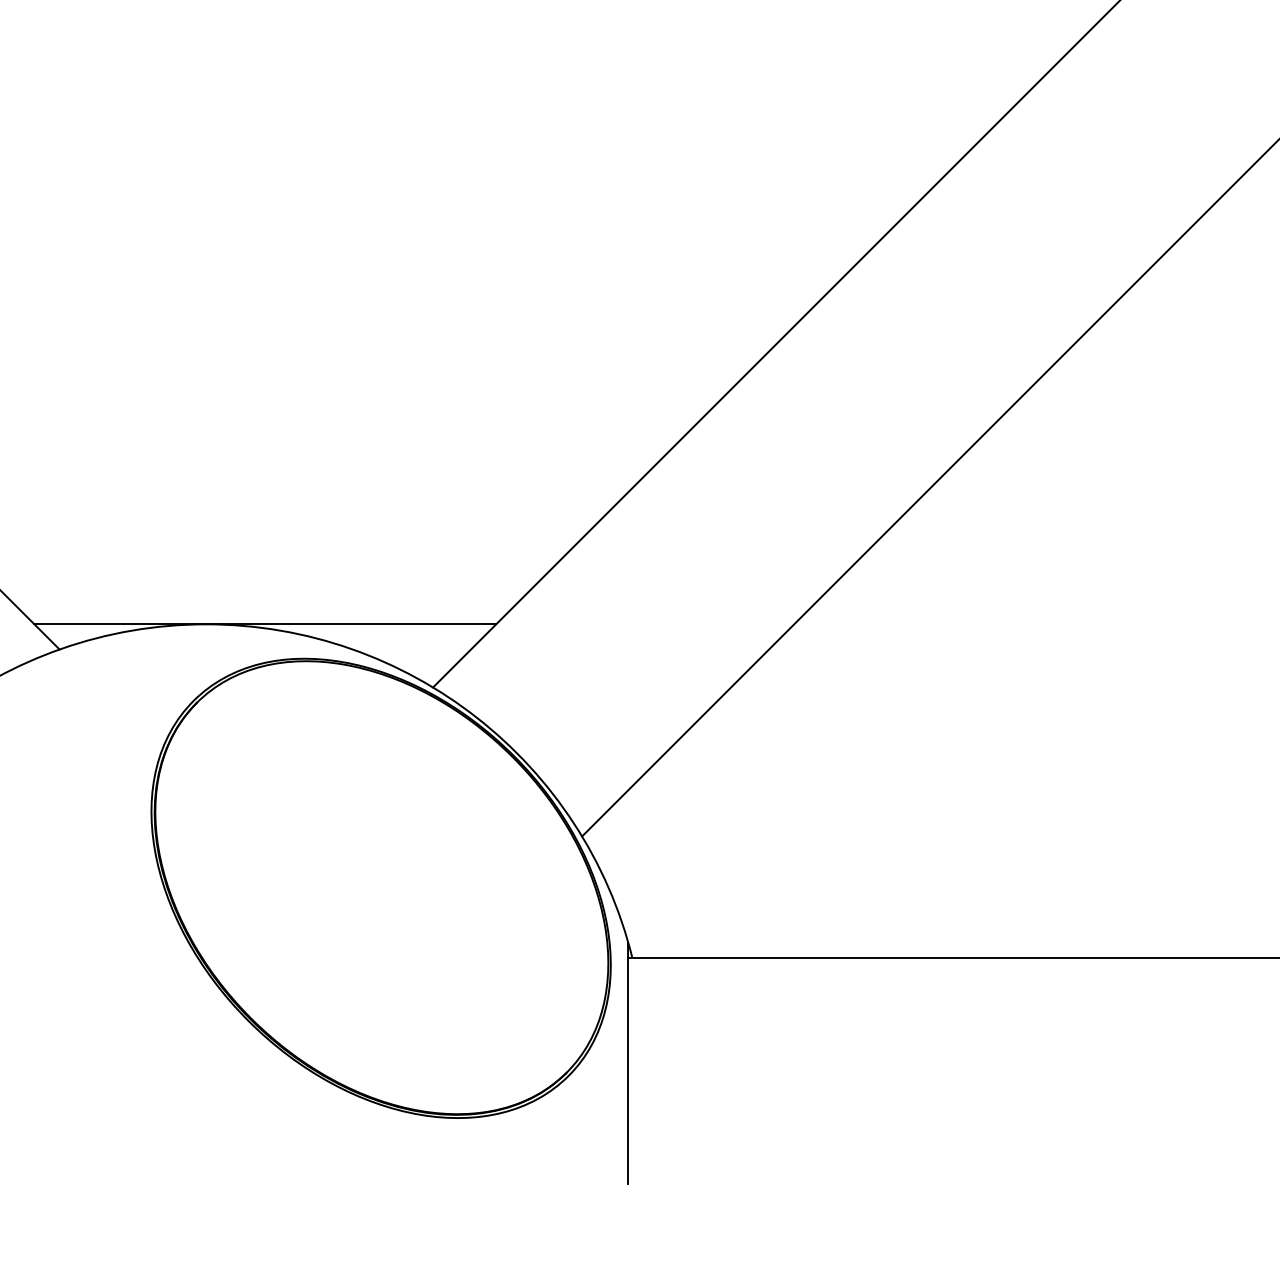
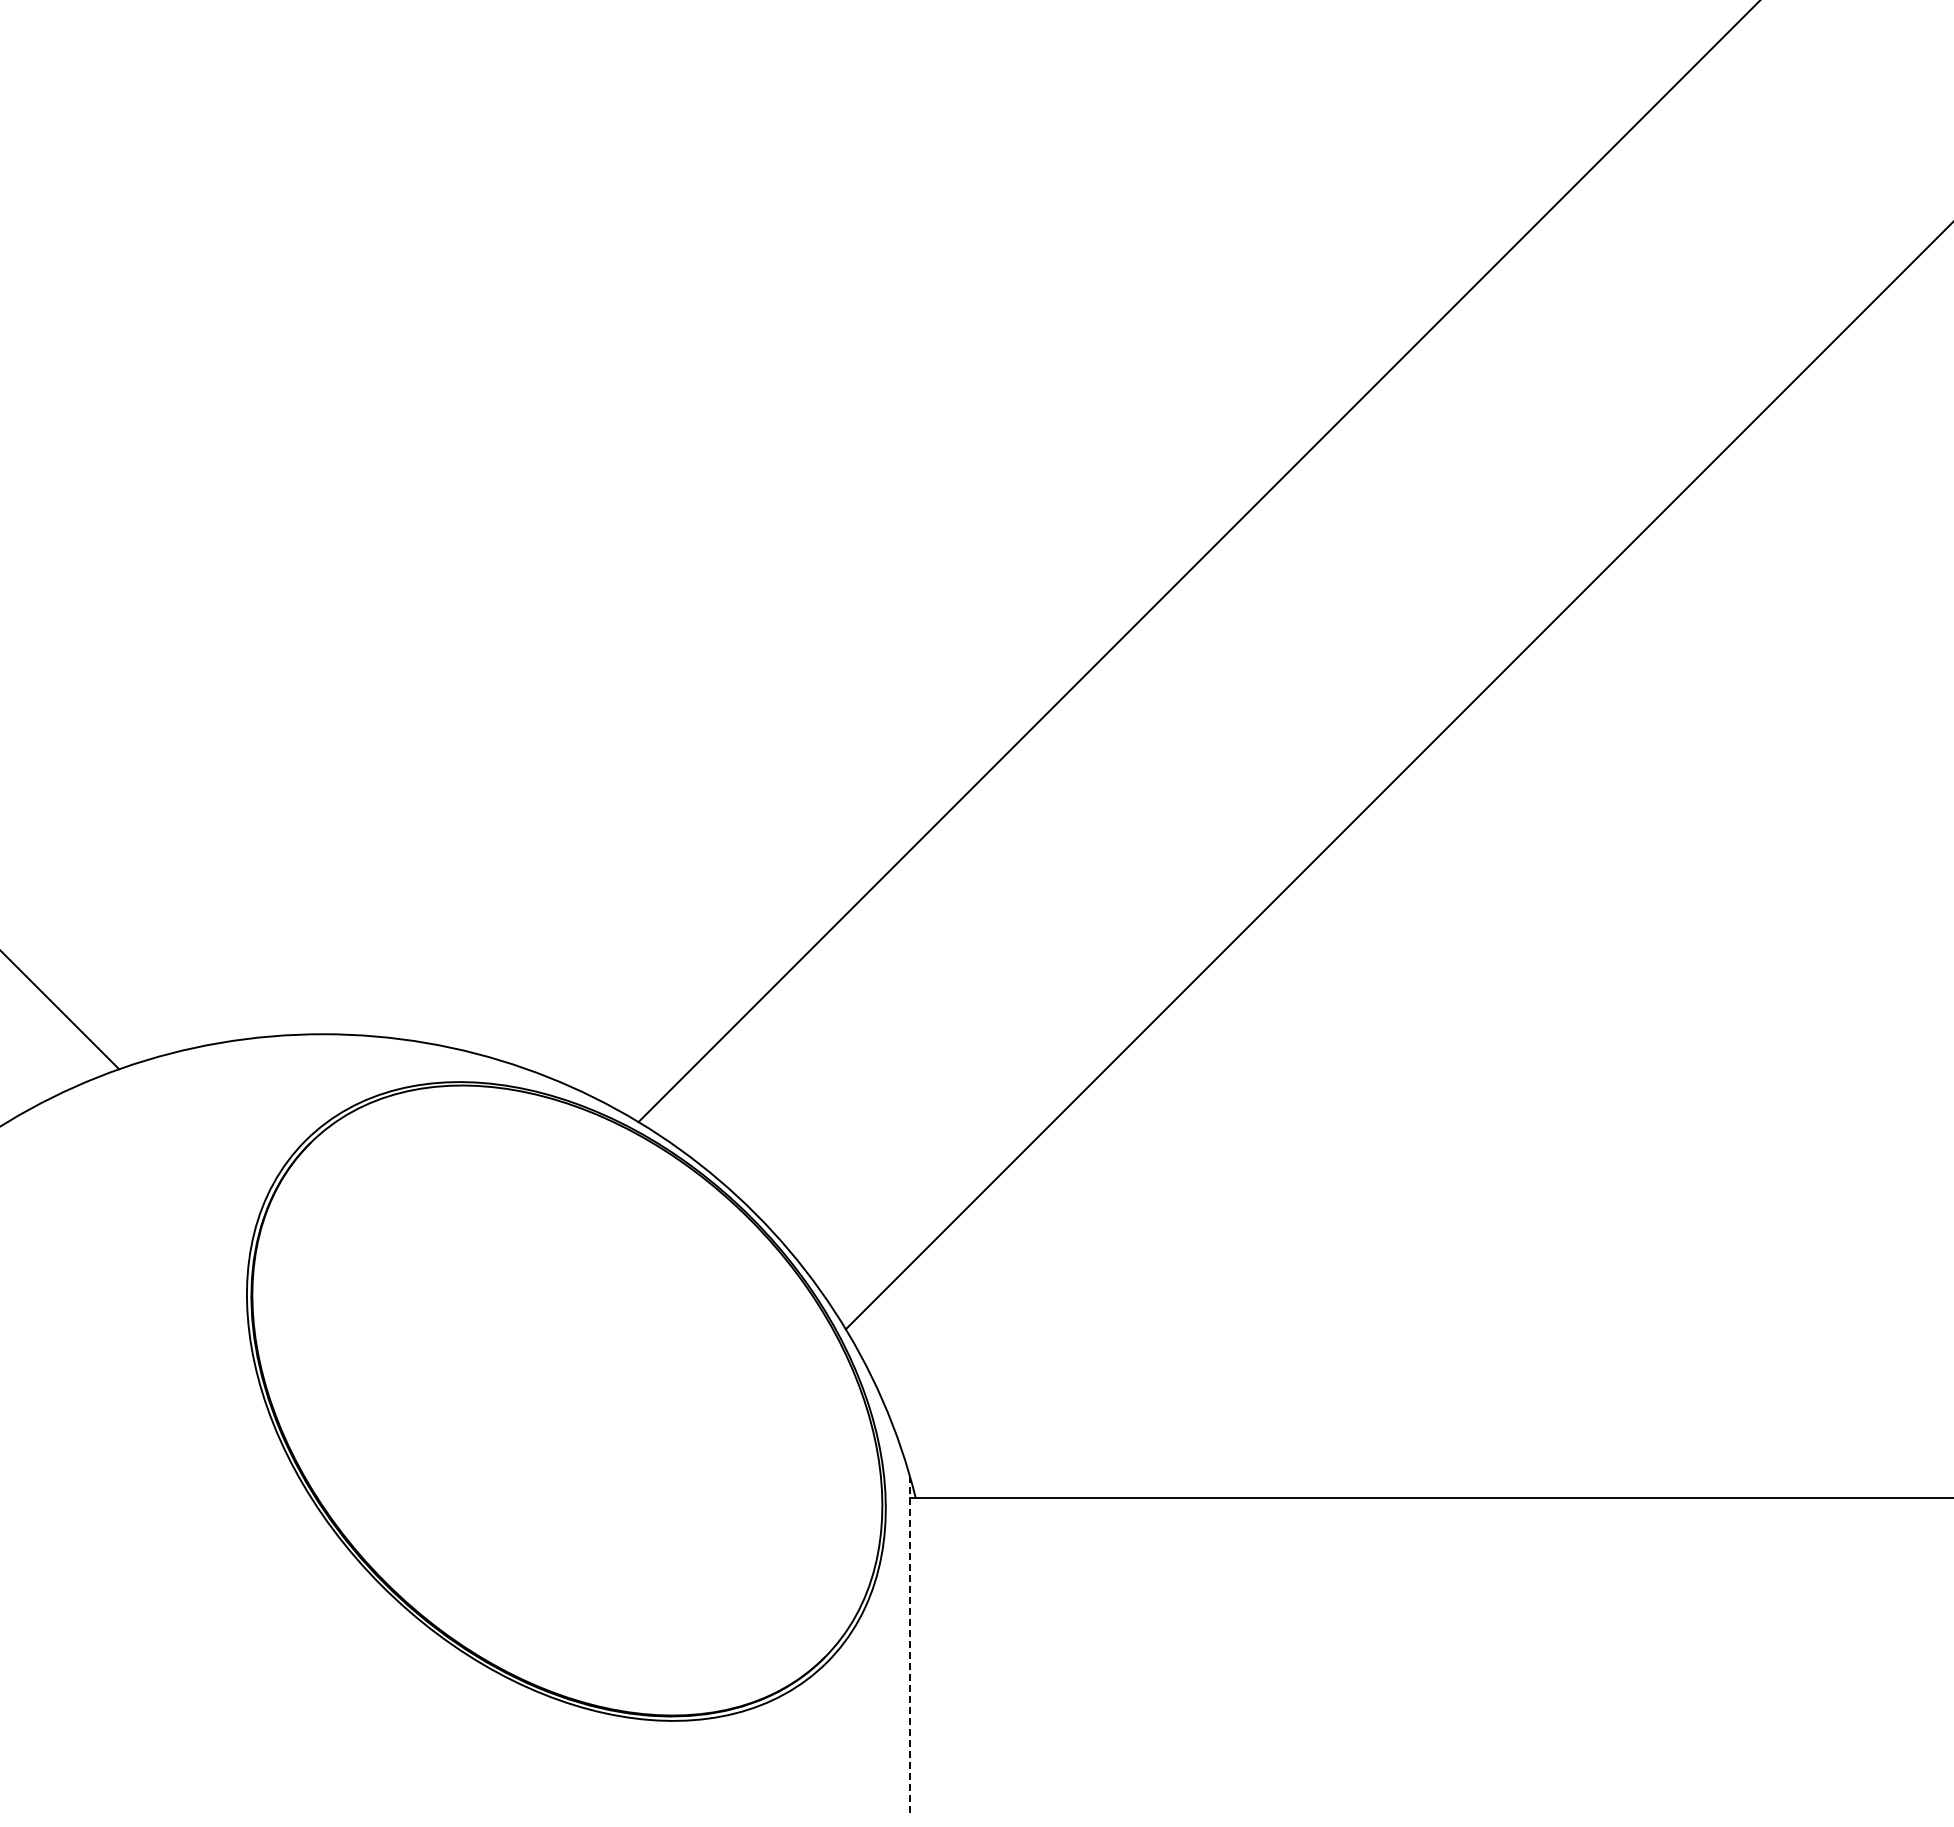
line: (265, 624) -> (405, 1034), removed
line: (628, 1063) -> (910, 1644), solid -> dashed

